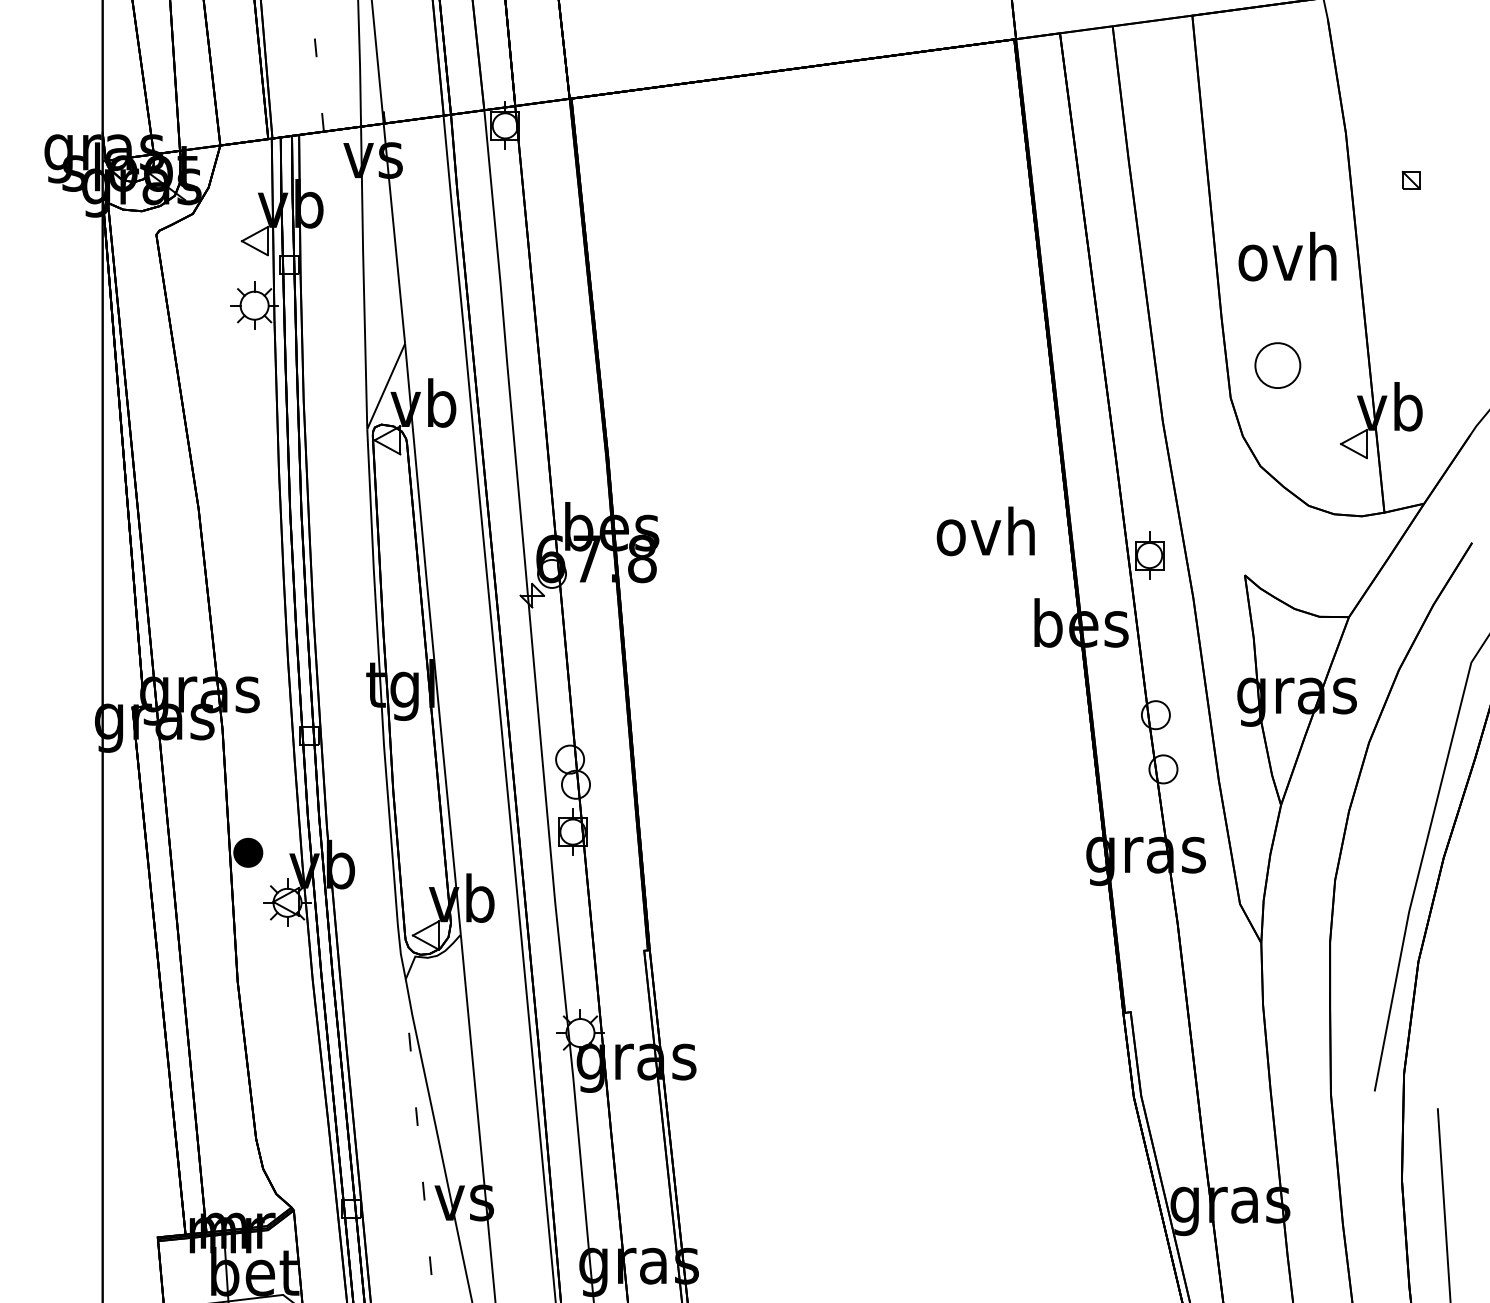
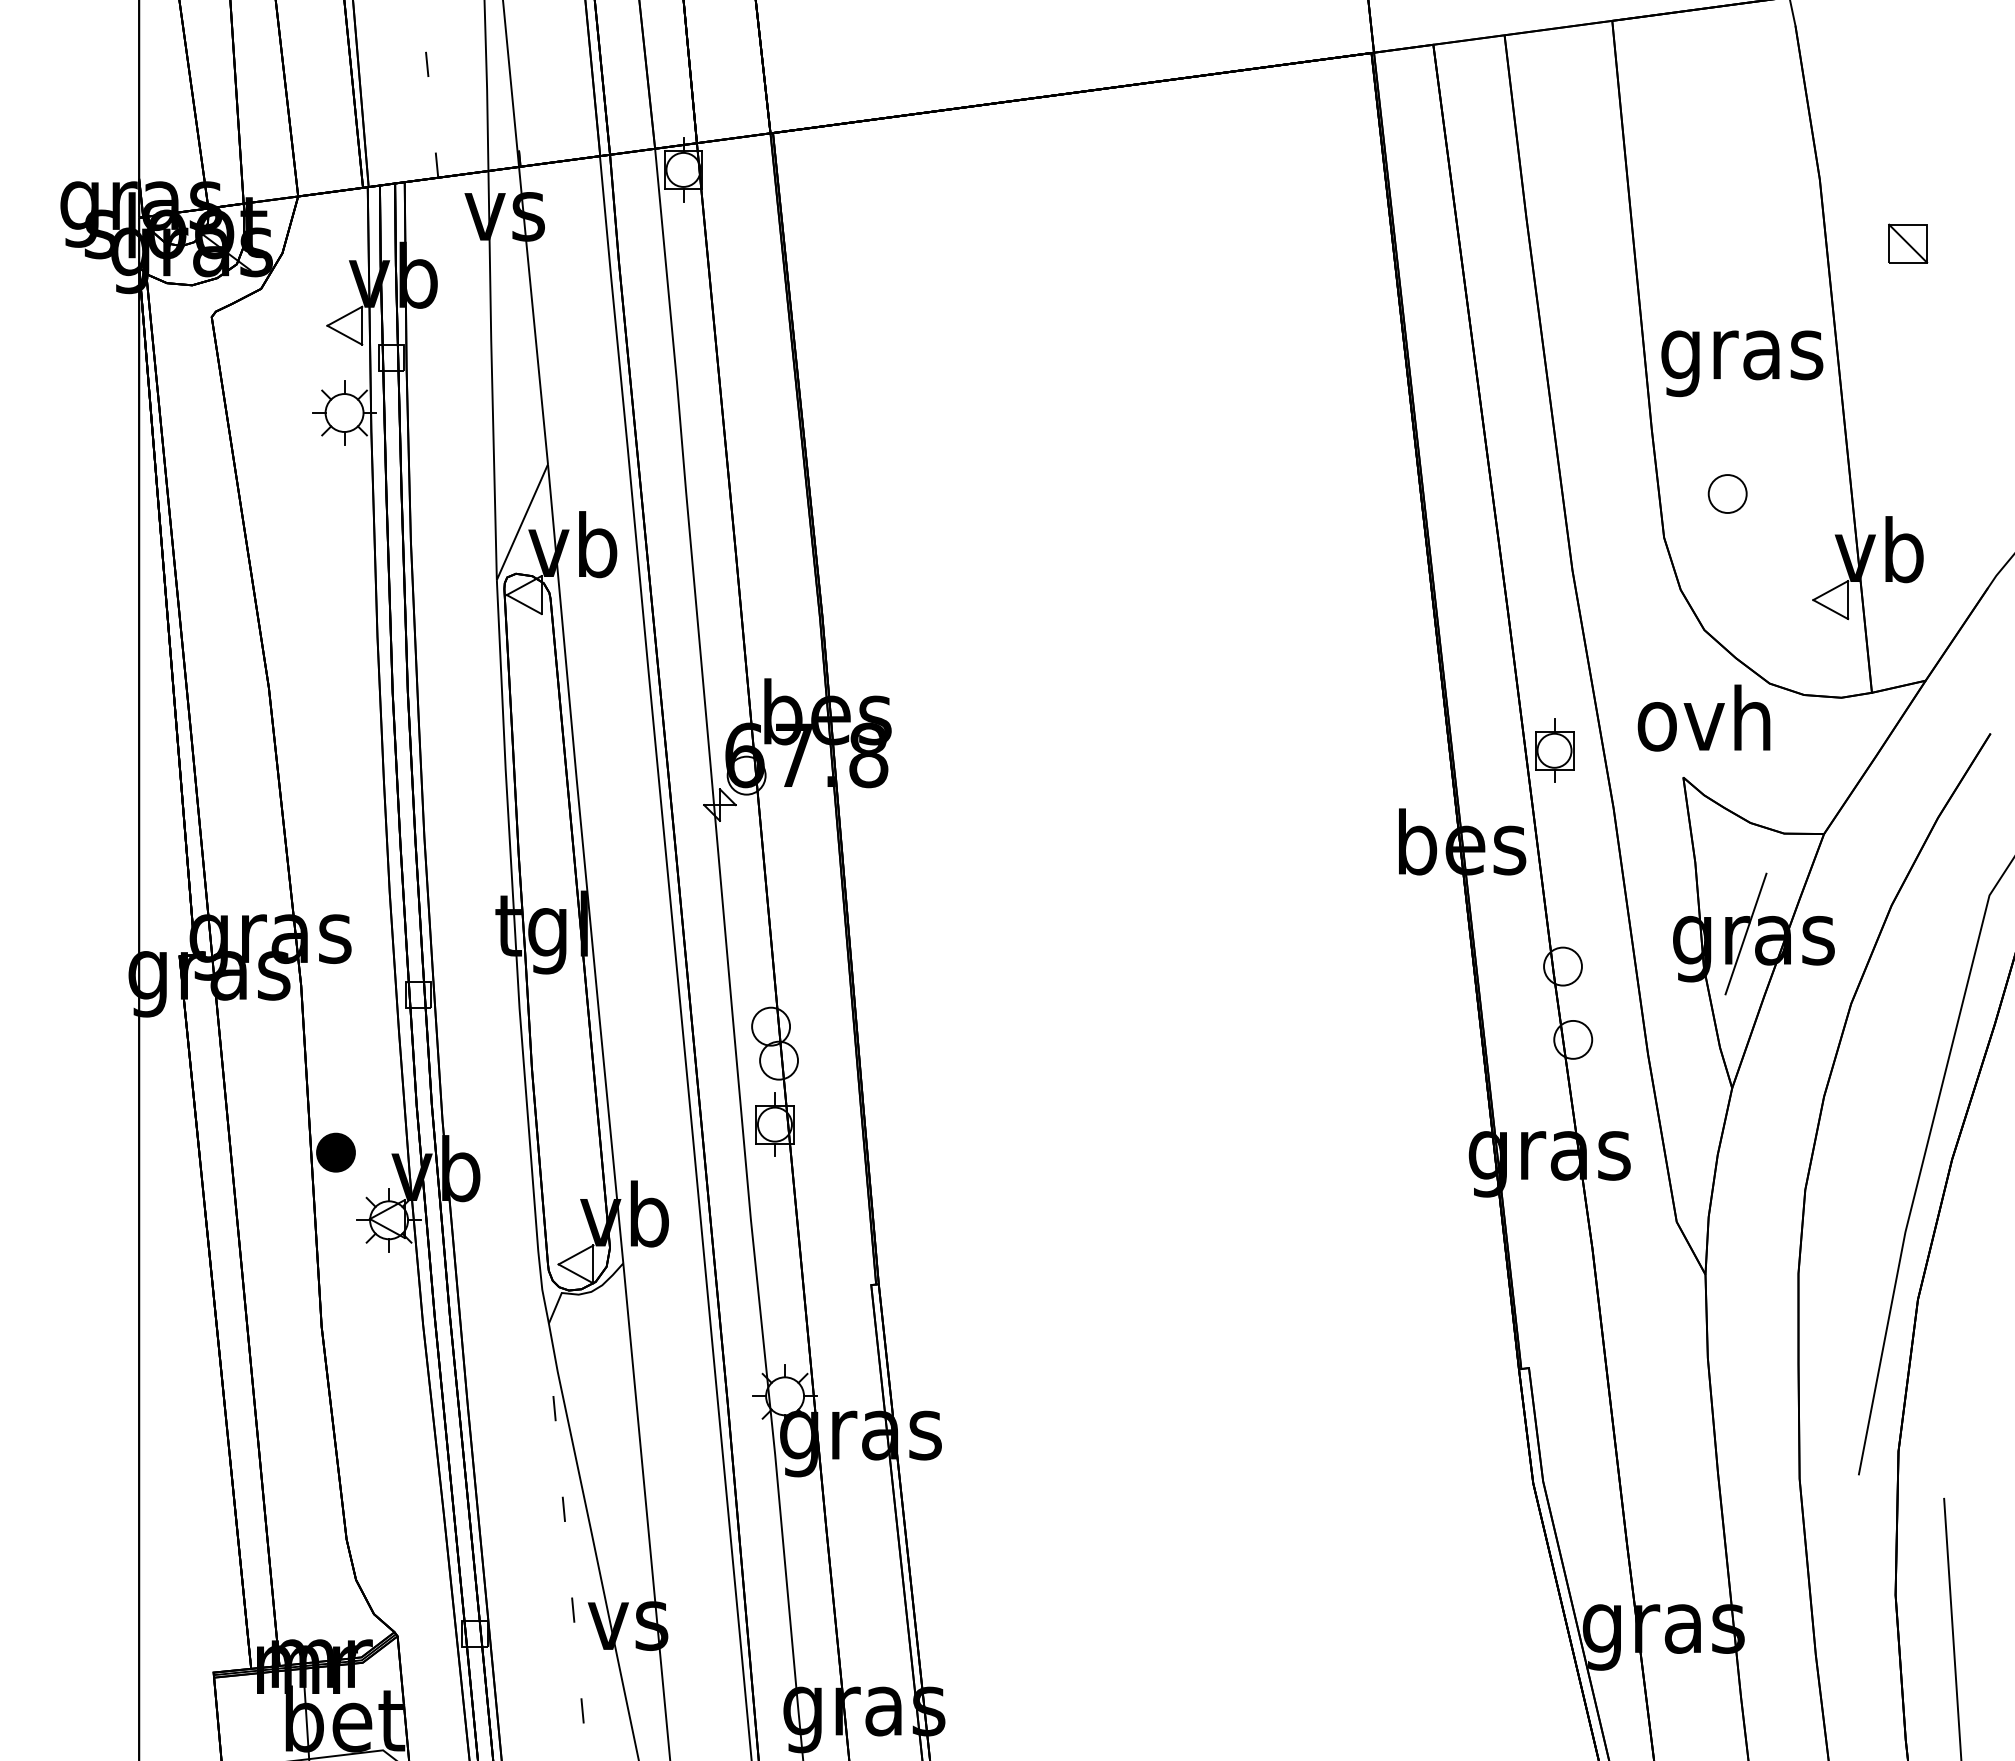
part: (1411, 180) -> (1908, 243), size x1.67
text: (1288, 263) -> (1742, 355), ovh -> gras
part: (1277, 365) -> (1727, 493), size x0.62
text: (985, 530) -> (1703, 717), moved
line: (1290, 690) -> (1745, 933), added

